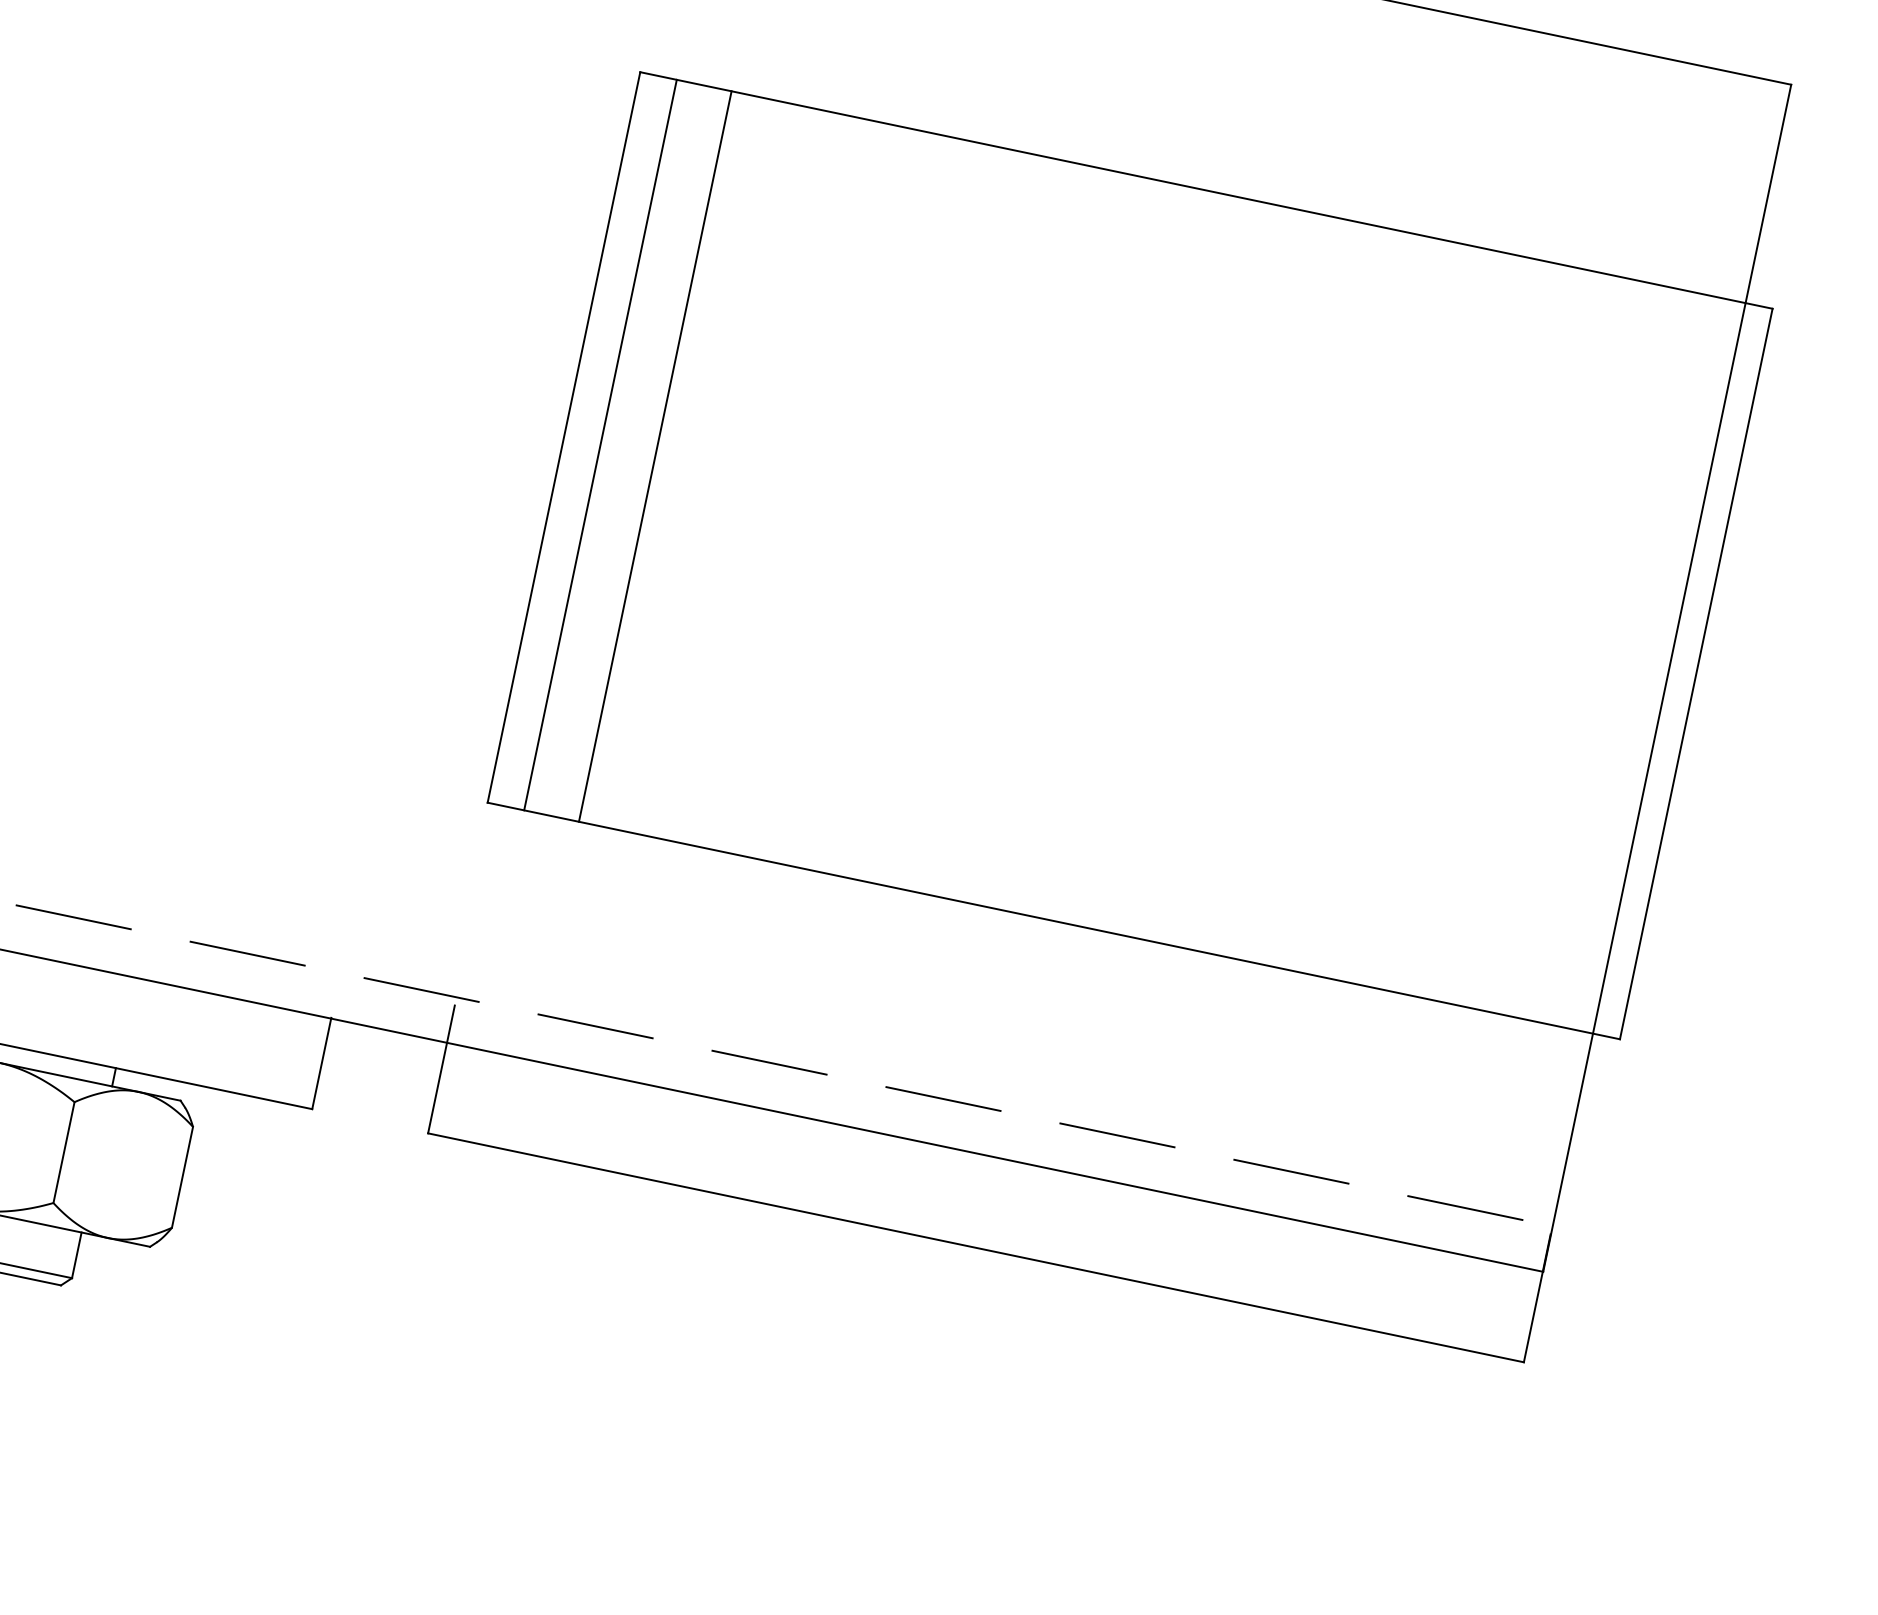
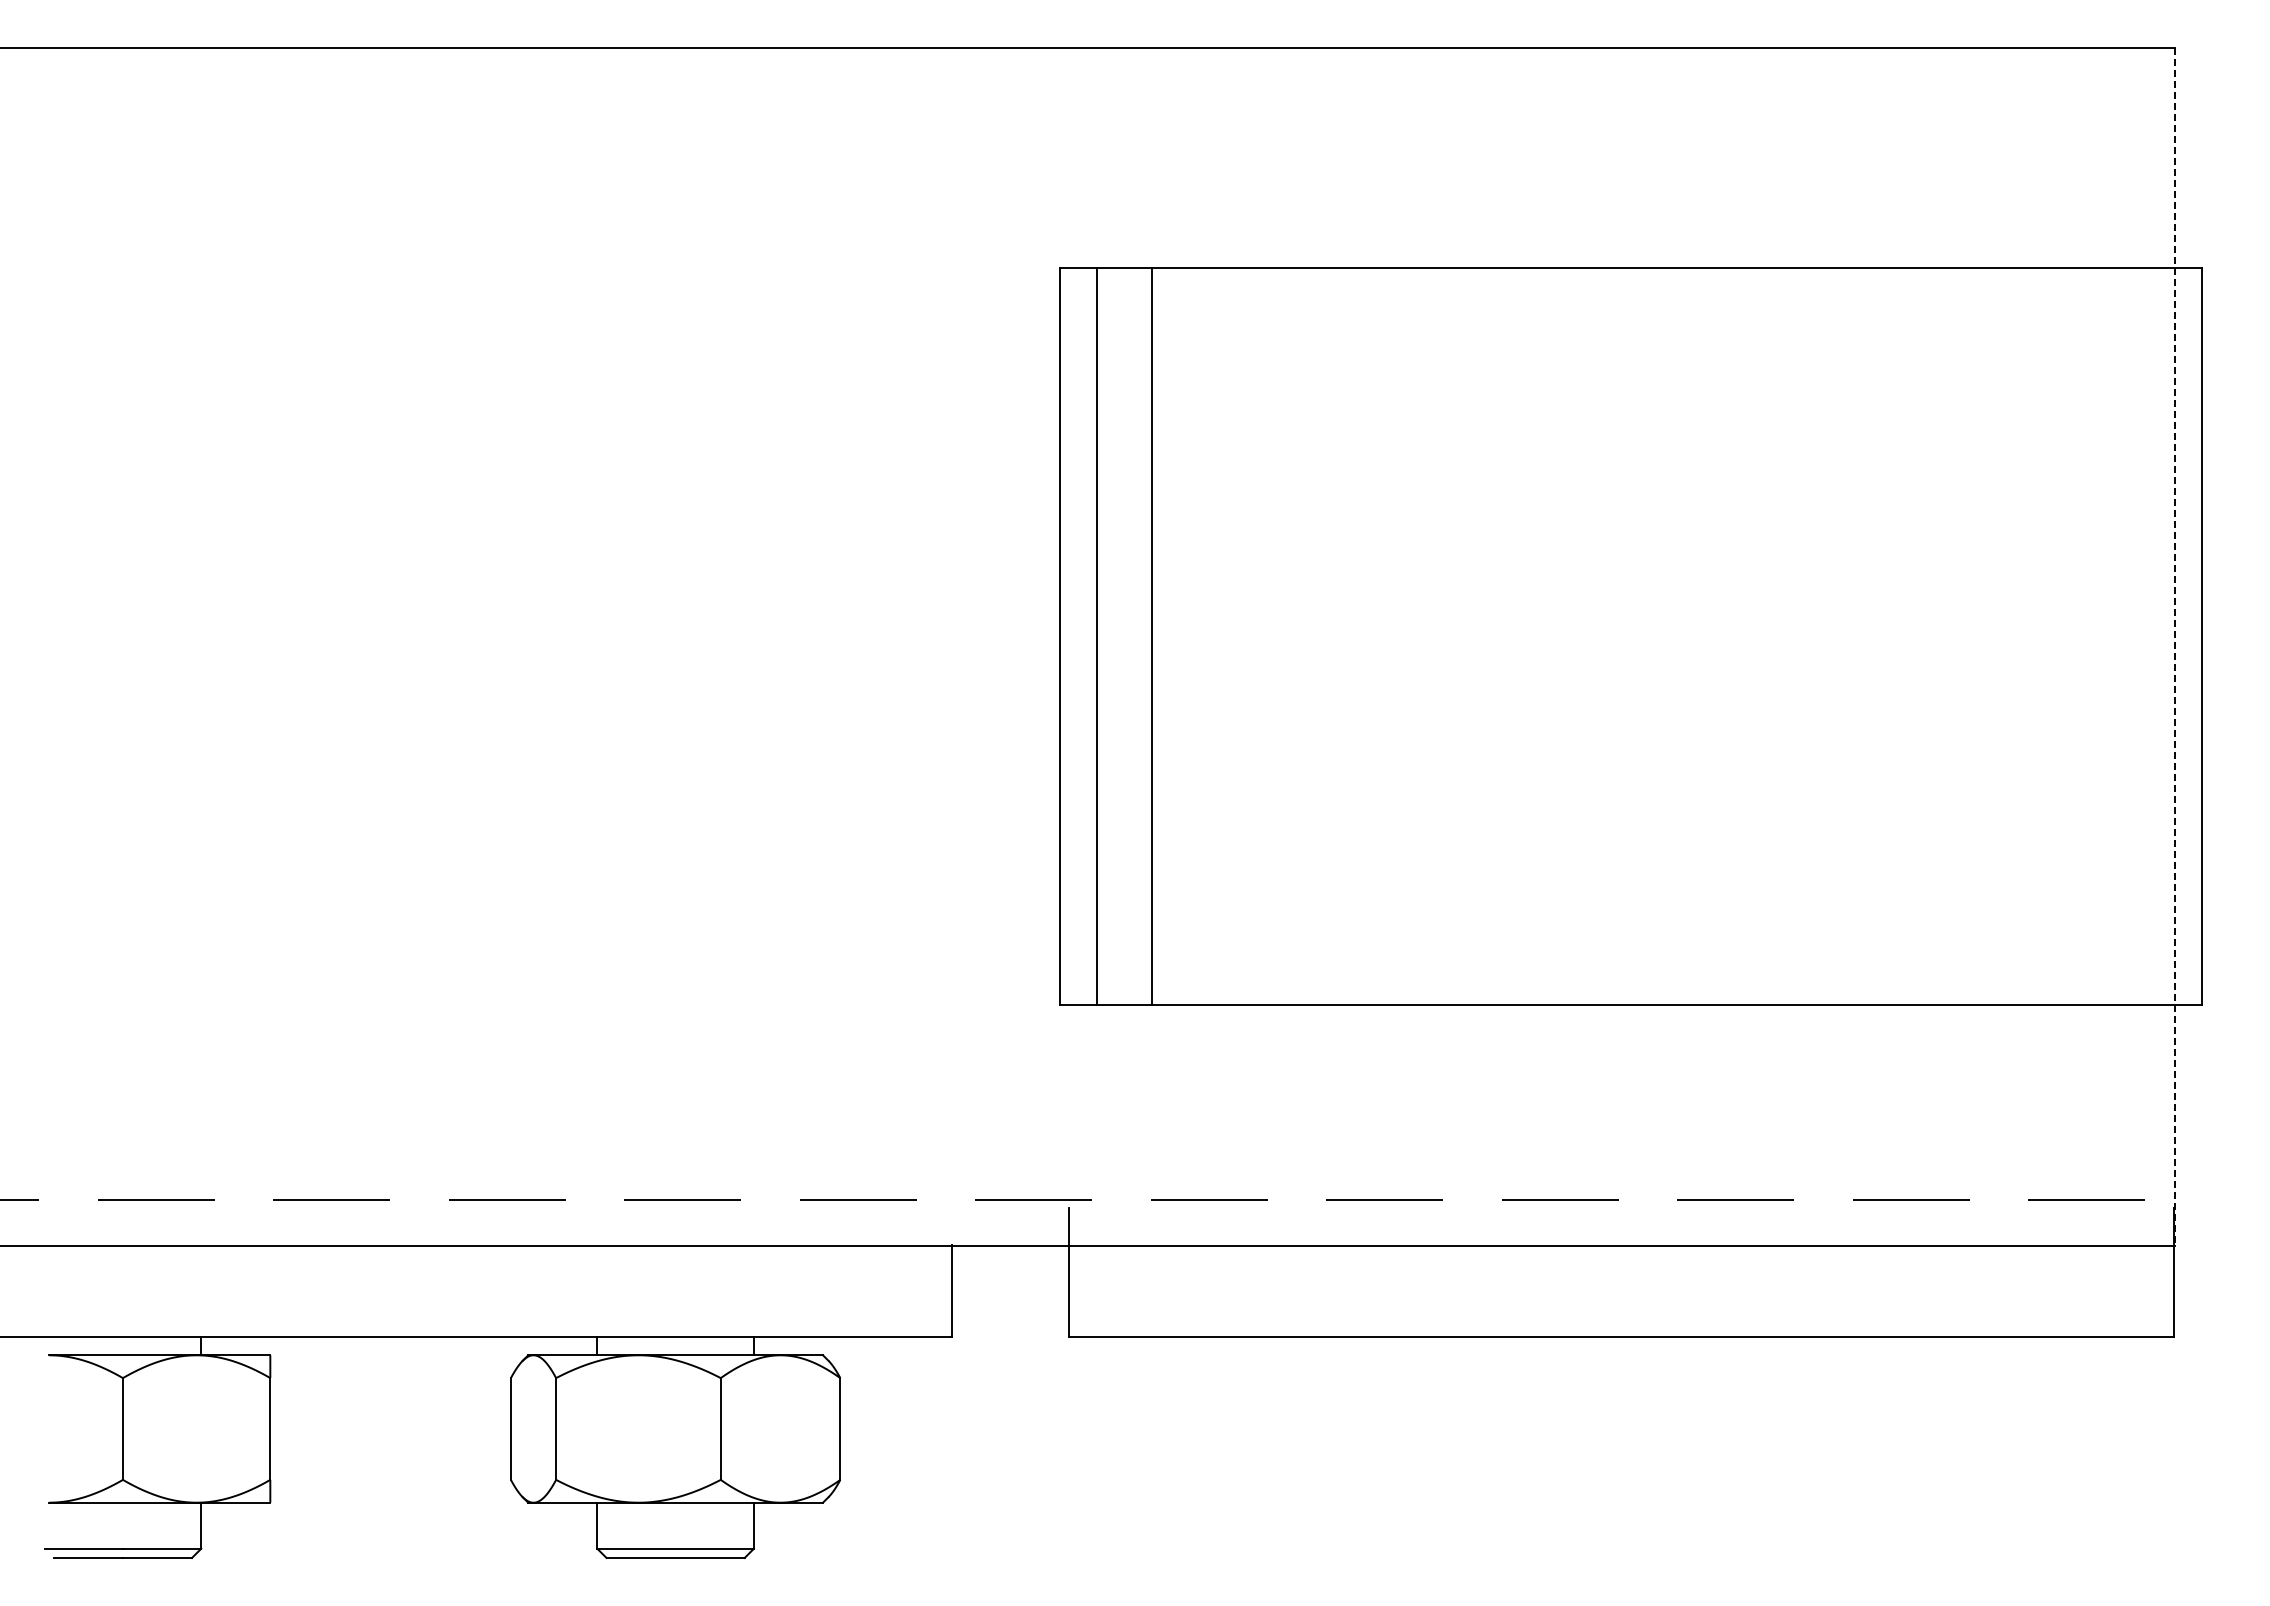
line: (1667, 677) -> (2174, 646), solid -> dashed

